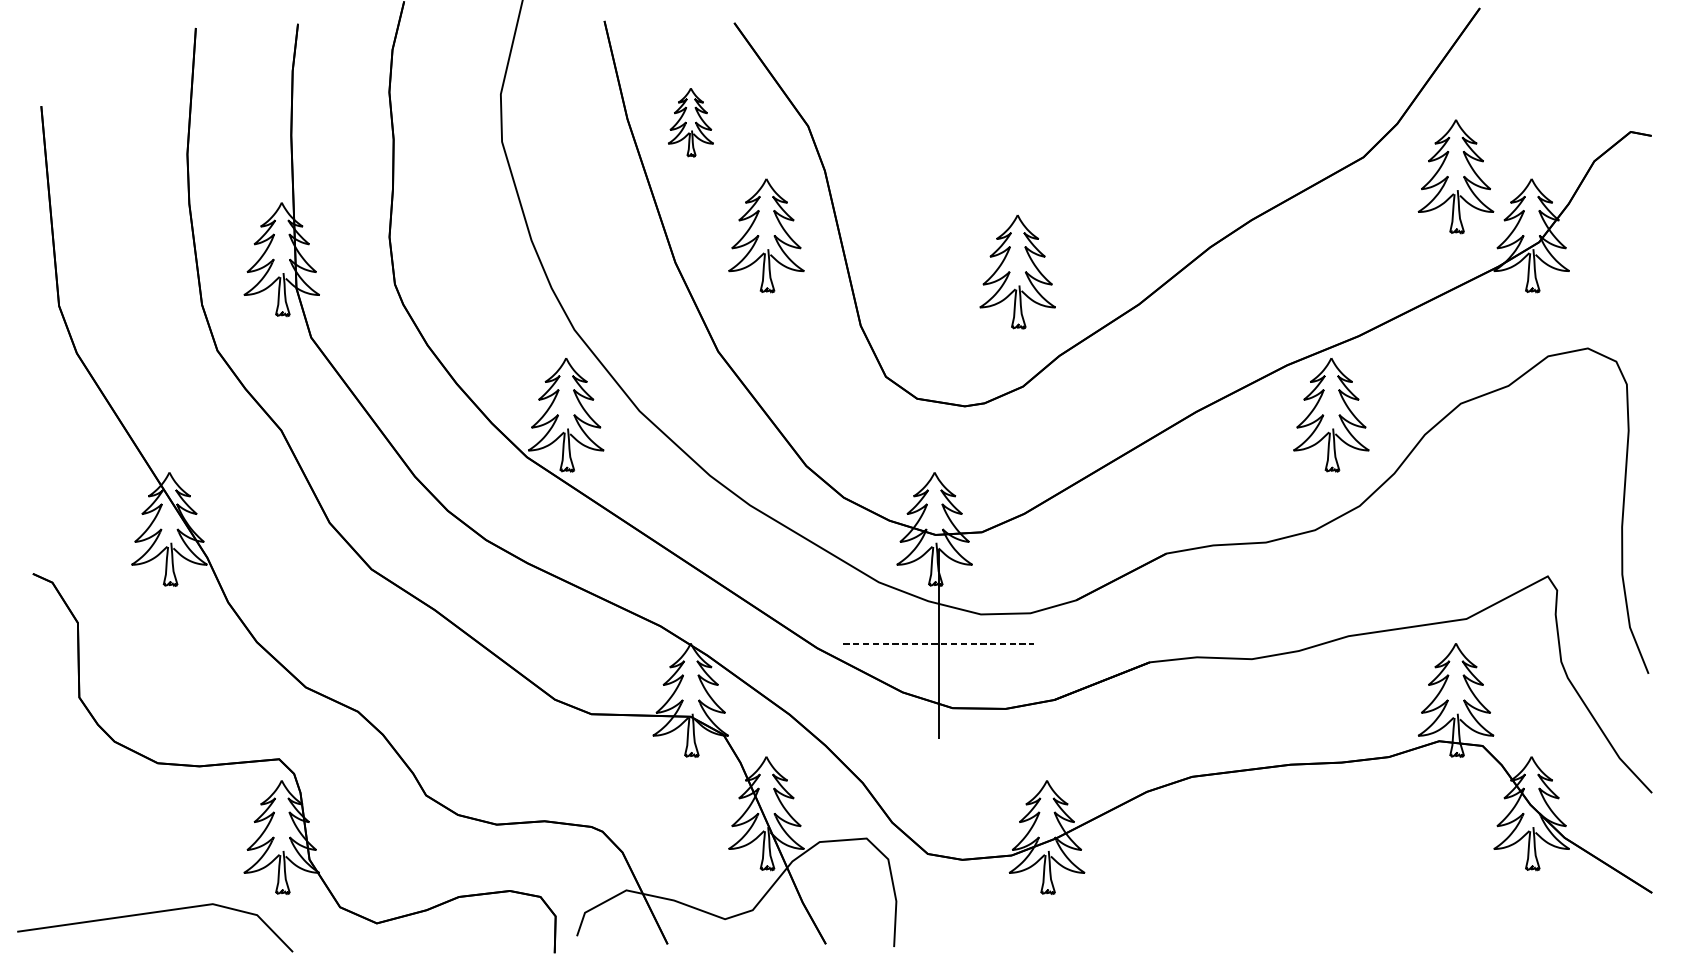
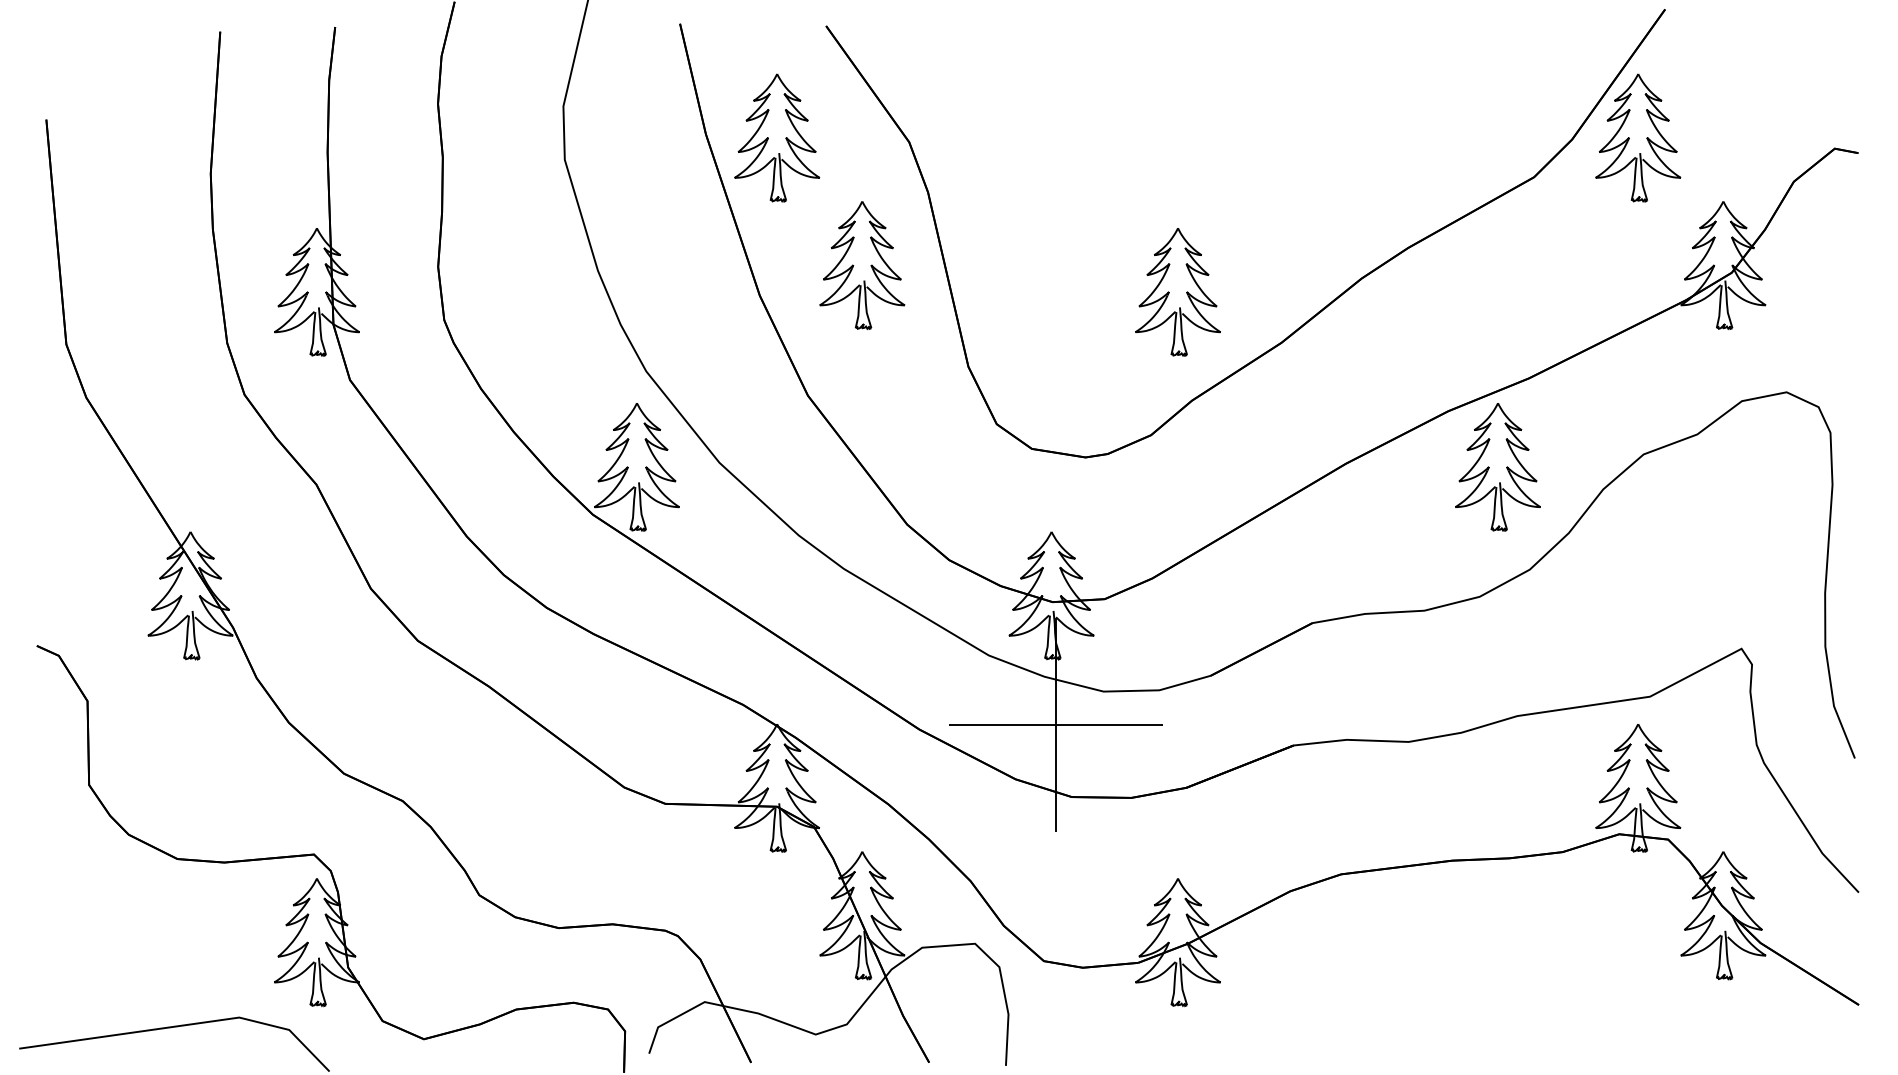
part: (691, 122) -> (777, 137), size x1.67
part: (1456, 176) -> (1638, 137), moved
part: (1017, 272) -> (1177, 292), moved
line: (938, 643) -> (1055, 724), dashed -> solid

